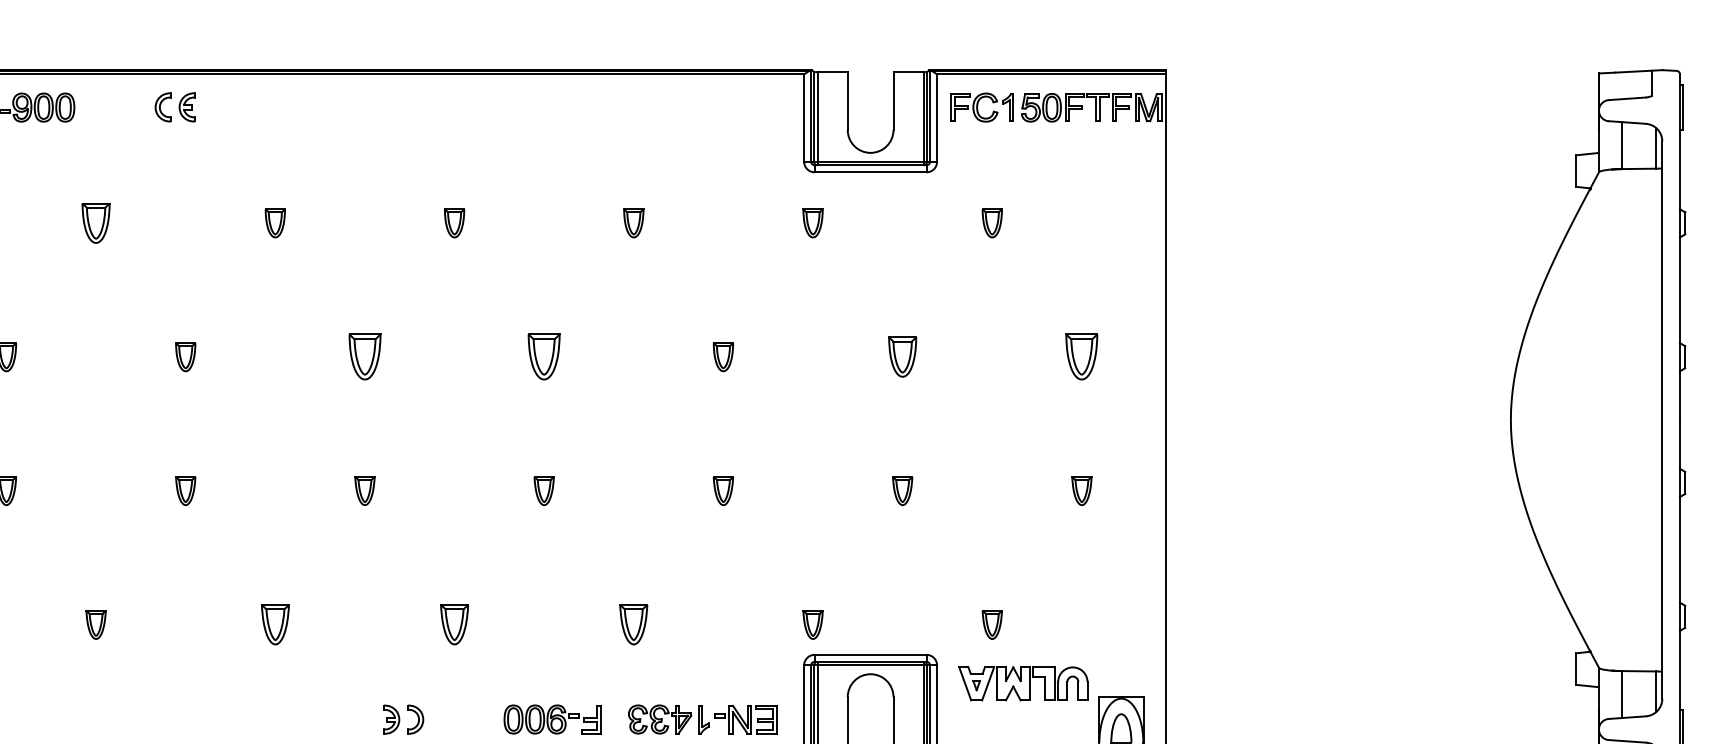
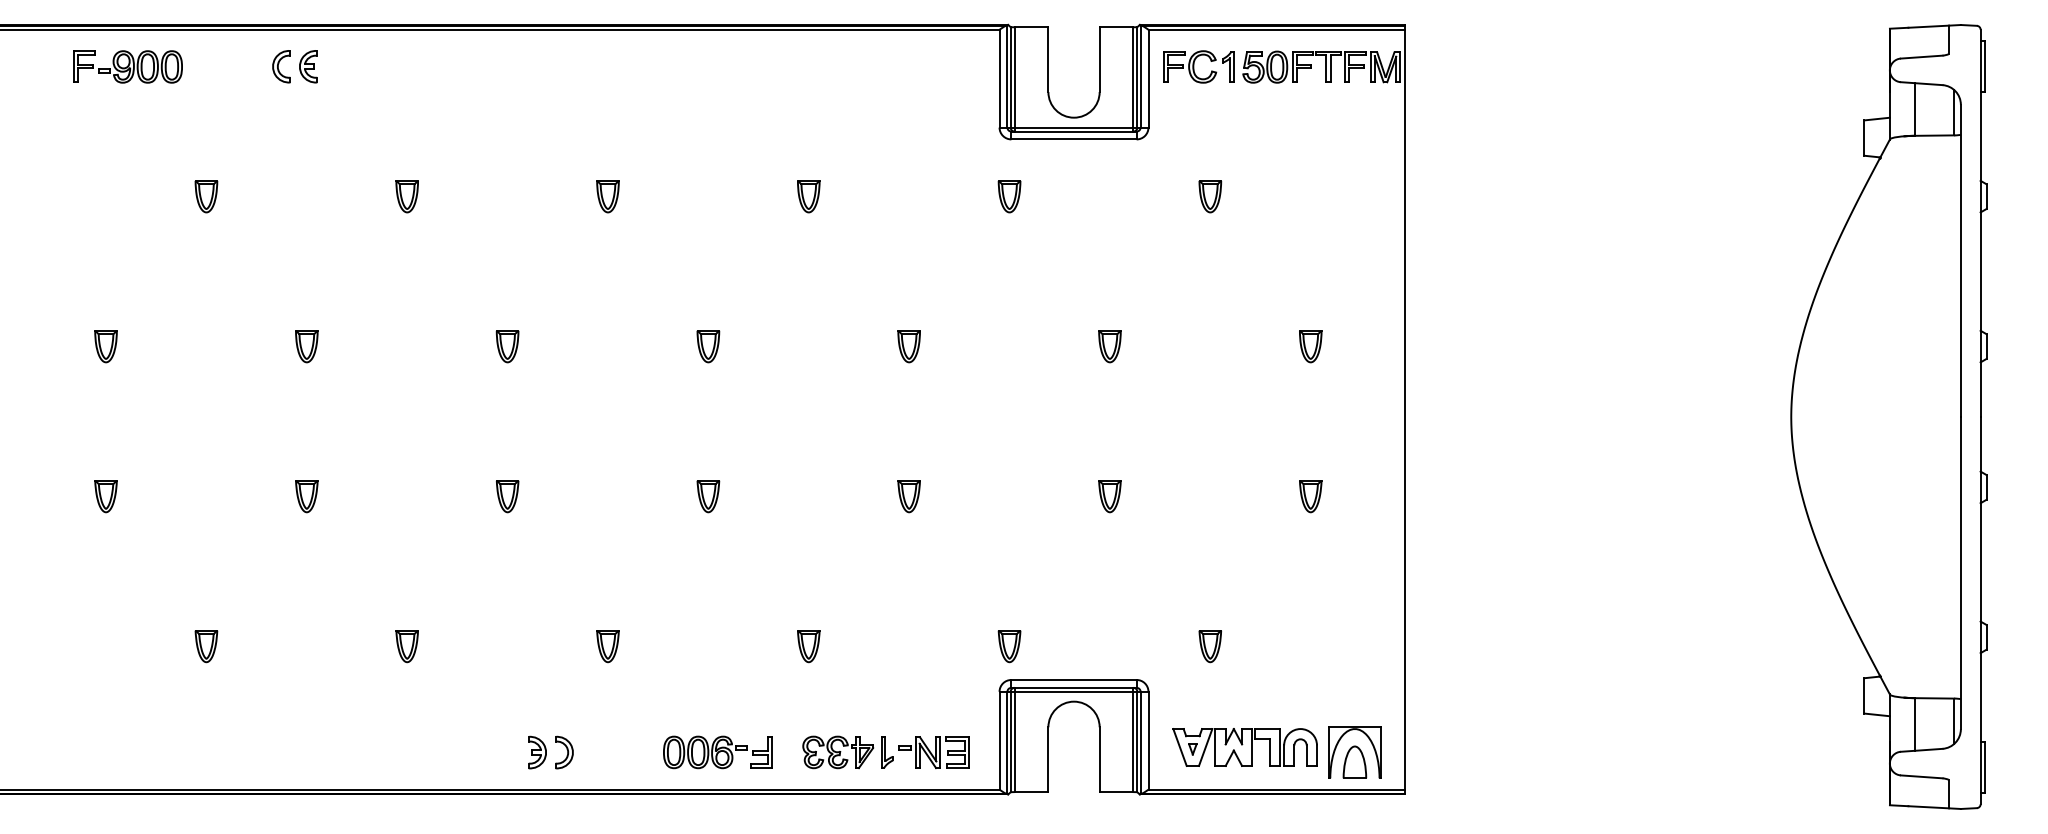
part: (96, 223) -> (206, 196), size x0.71
part: (364, 357) -> (507, 346), size x0.62
part: (544, 357) -> (708, 346), size x0.62
part: (902, 357) -> (1109, 346), size x0.71
part: (1081, 357) -> (1310, 346), size x0.62
part: (274, 624) -> (406, 646), size x0.71
part: (454, 624) -> (607, 646), size x0.71
part: (633, 624) -> (808, 646), size x0.71
part: (1022, 683) -> (1244, 747), moved

